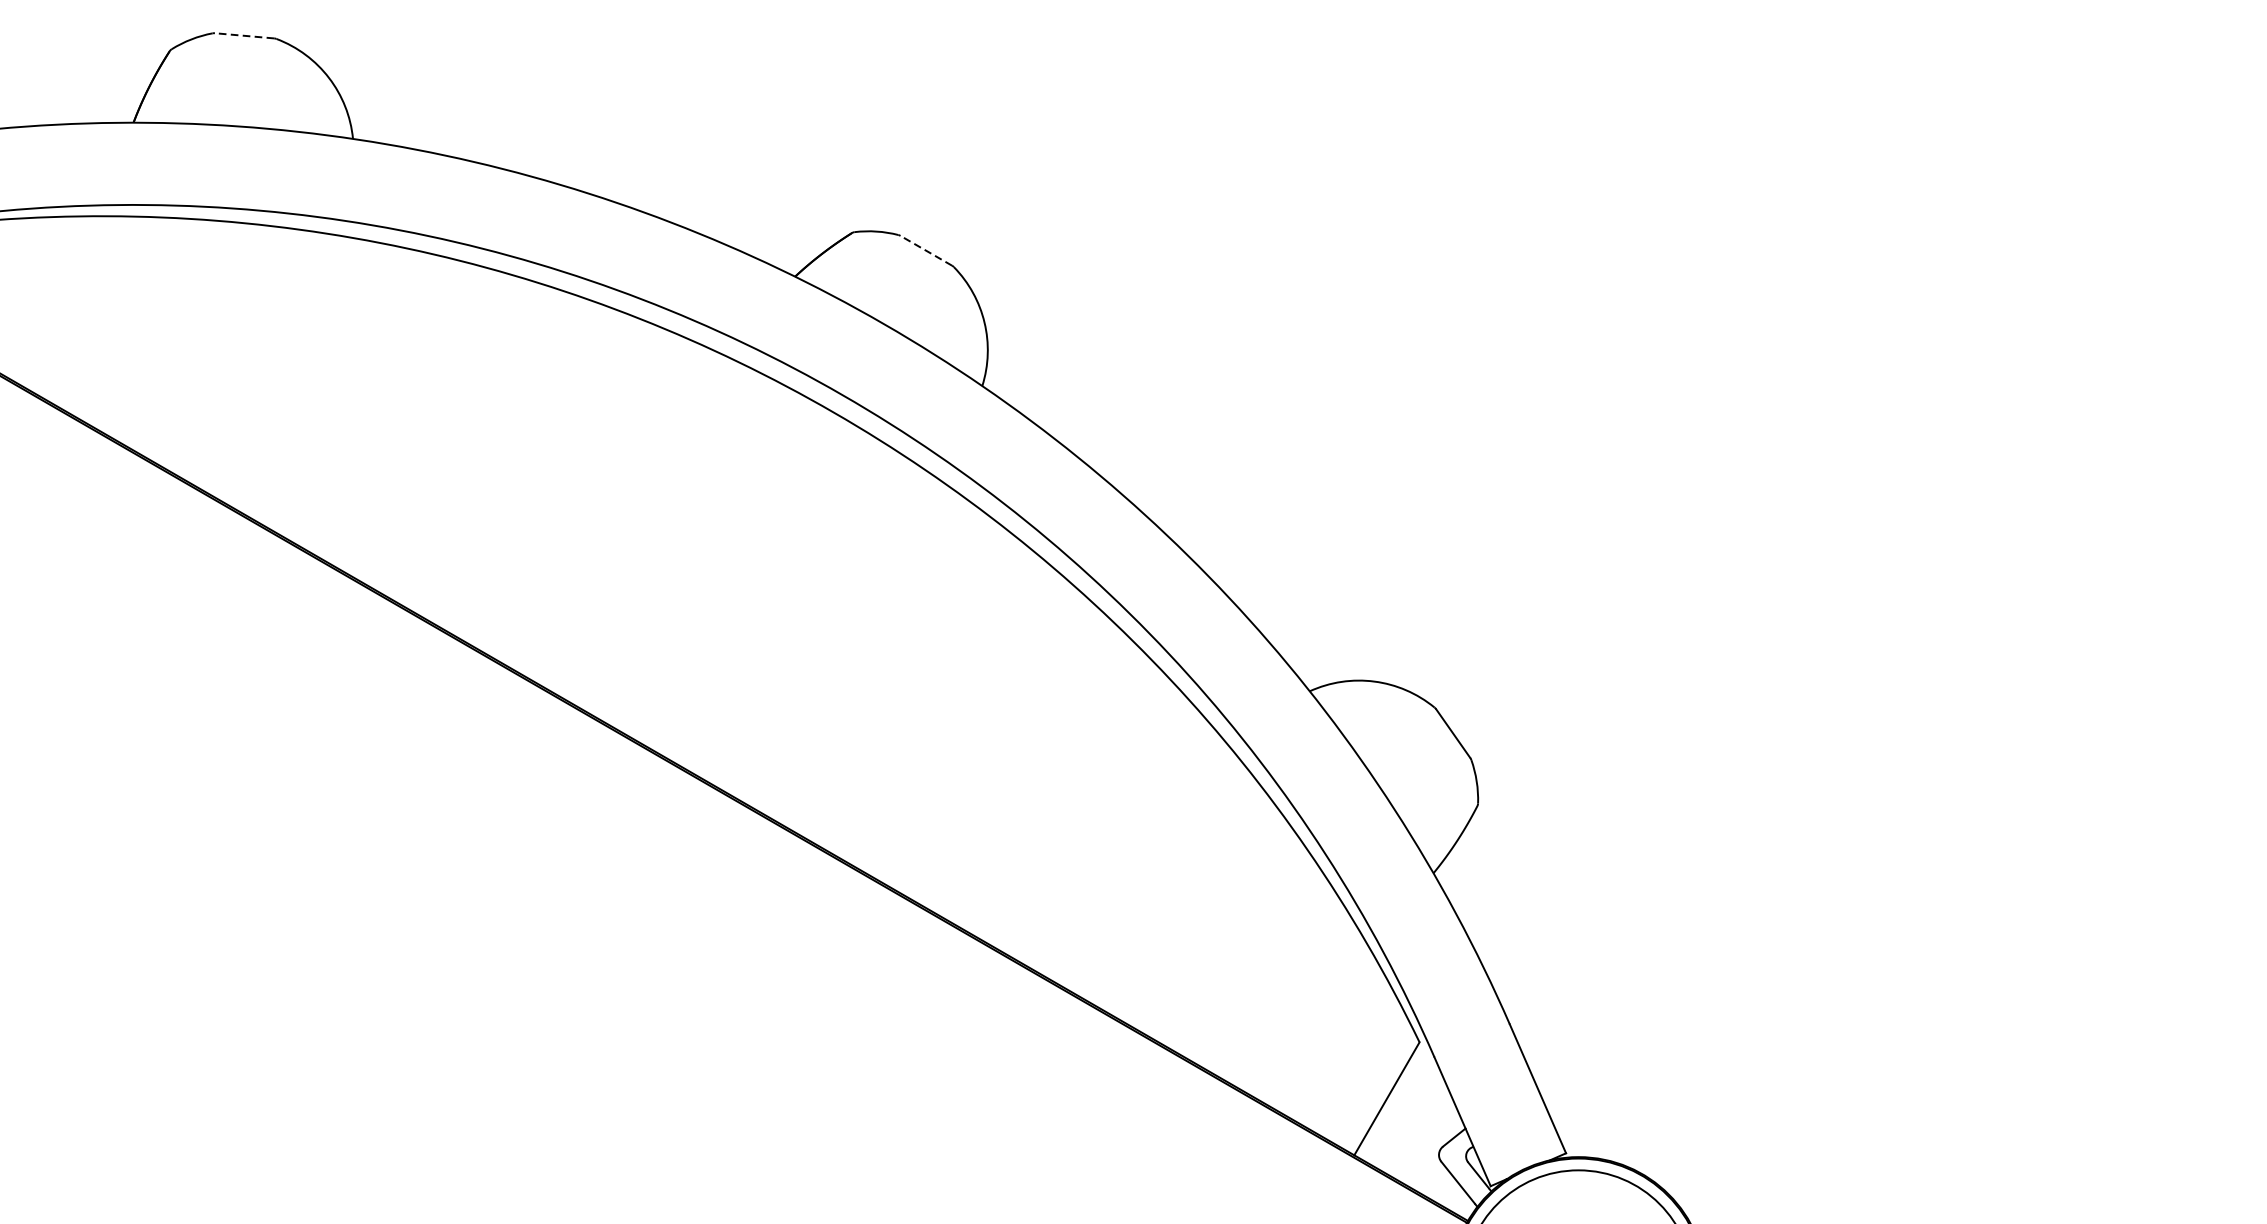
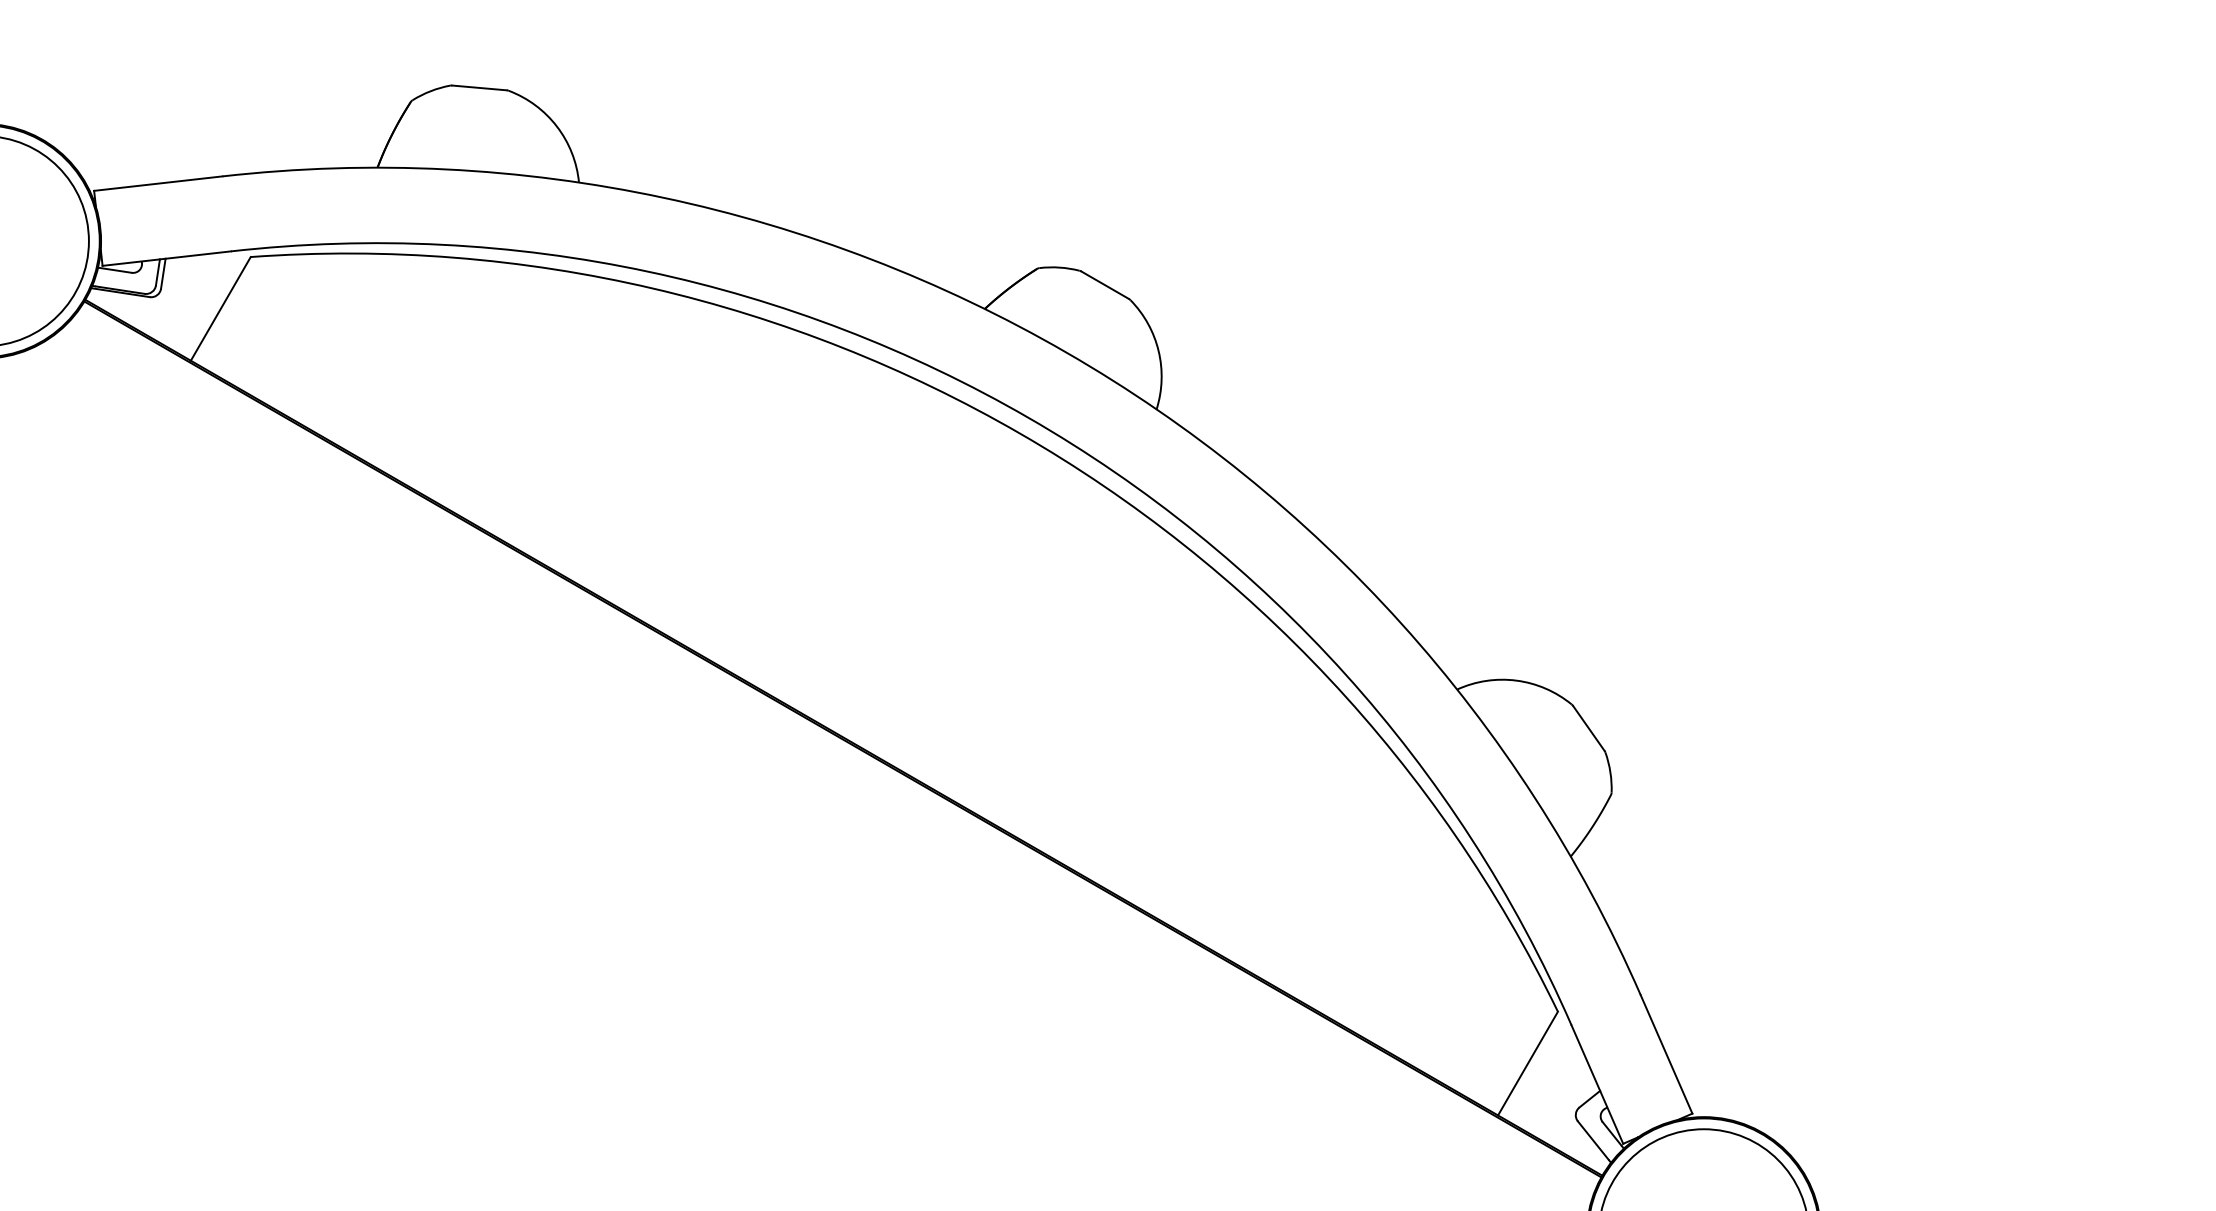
line: (243, 35) -> (478, 87), dashed -> solid
line: (925, 249) -> (1104, 284), dashed -> solid

